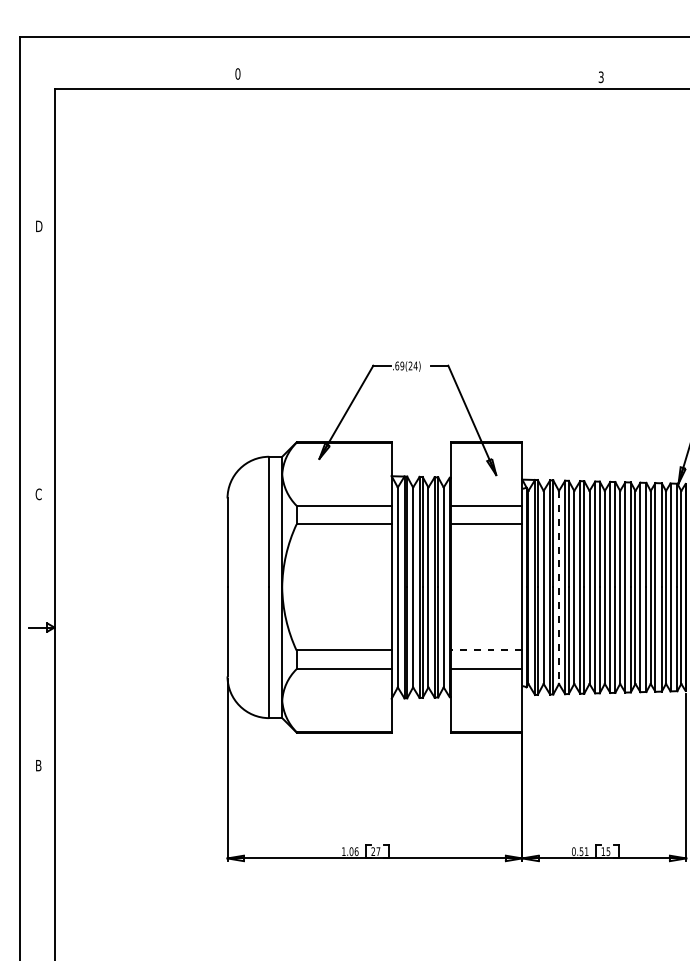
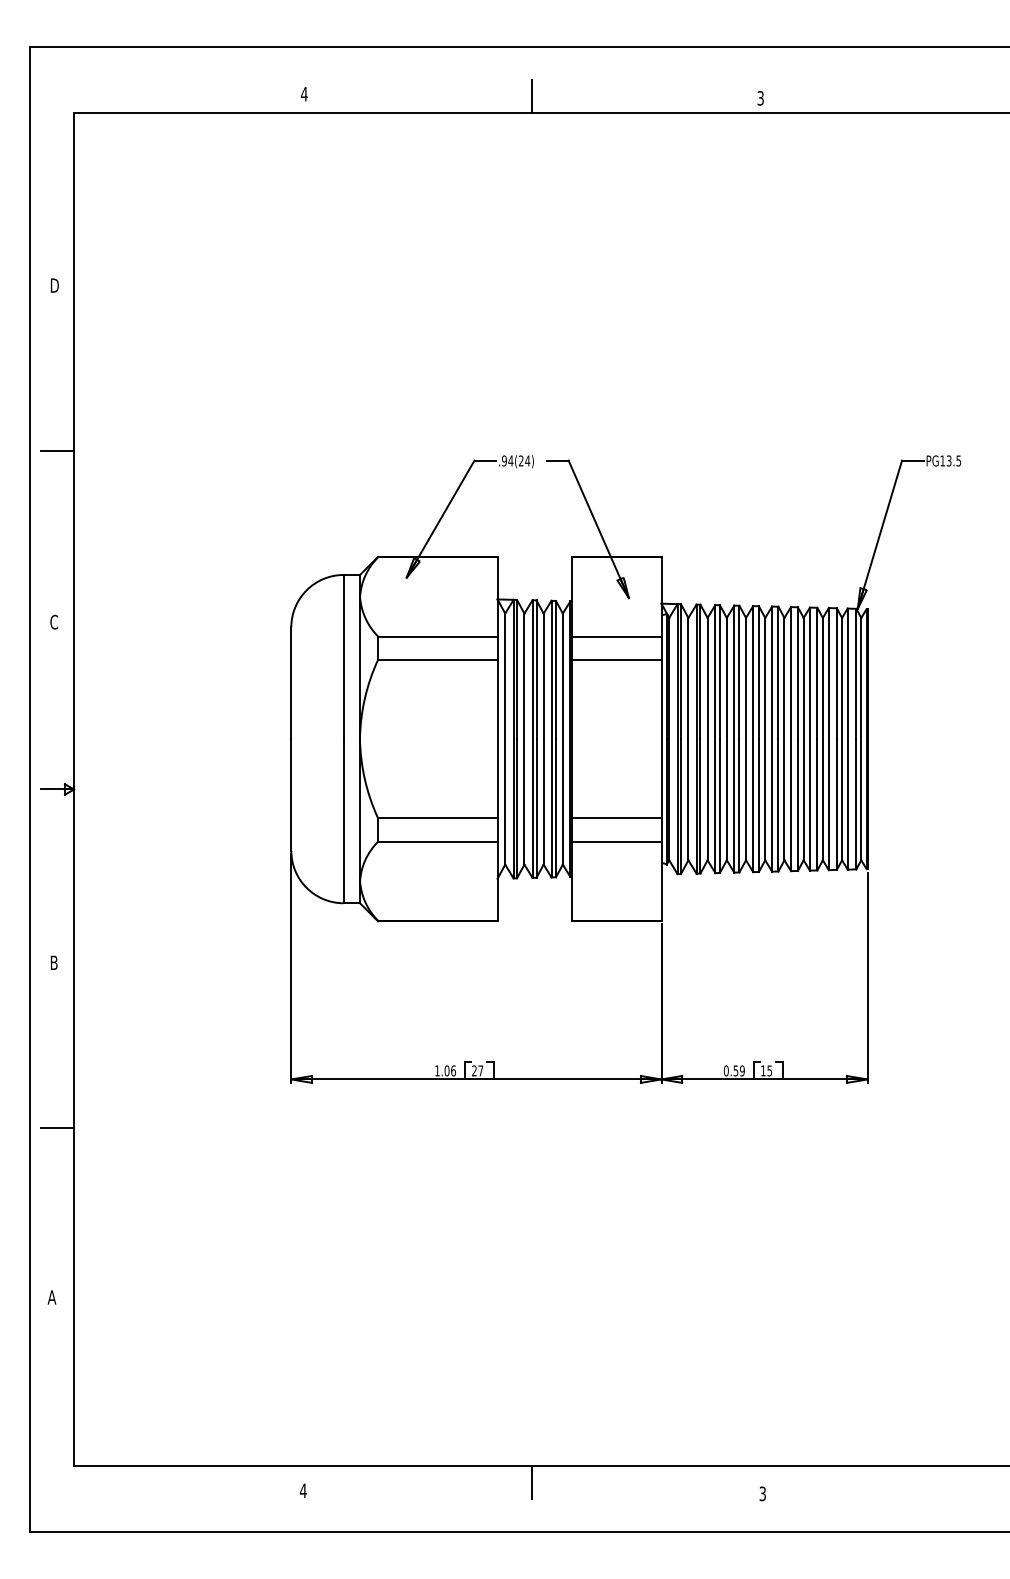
text: (237, 73) -> (303, 93), 0 -> 4
line: (419, 75) -> (532, 96), added
line: (41, 358) -> (57, 451), added
text: (399, 365) -> (507, 460), .69(24) -> .94(24)
line: (558, 587) -> (707, 739), dashed -> solid
line: (486, 650) -> (616, 818), dashed -> solid
text: (586, 851) -> (742, 1070), 0.51 -> 0.59
line: (41, 896) -> (57, 1127), added

